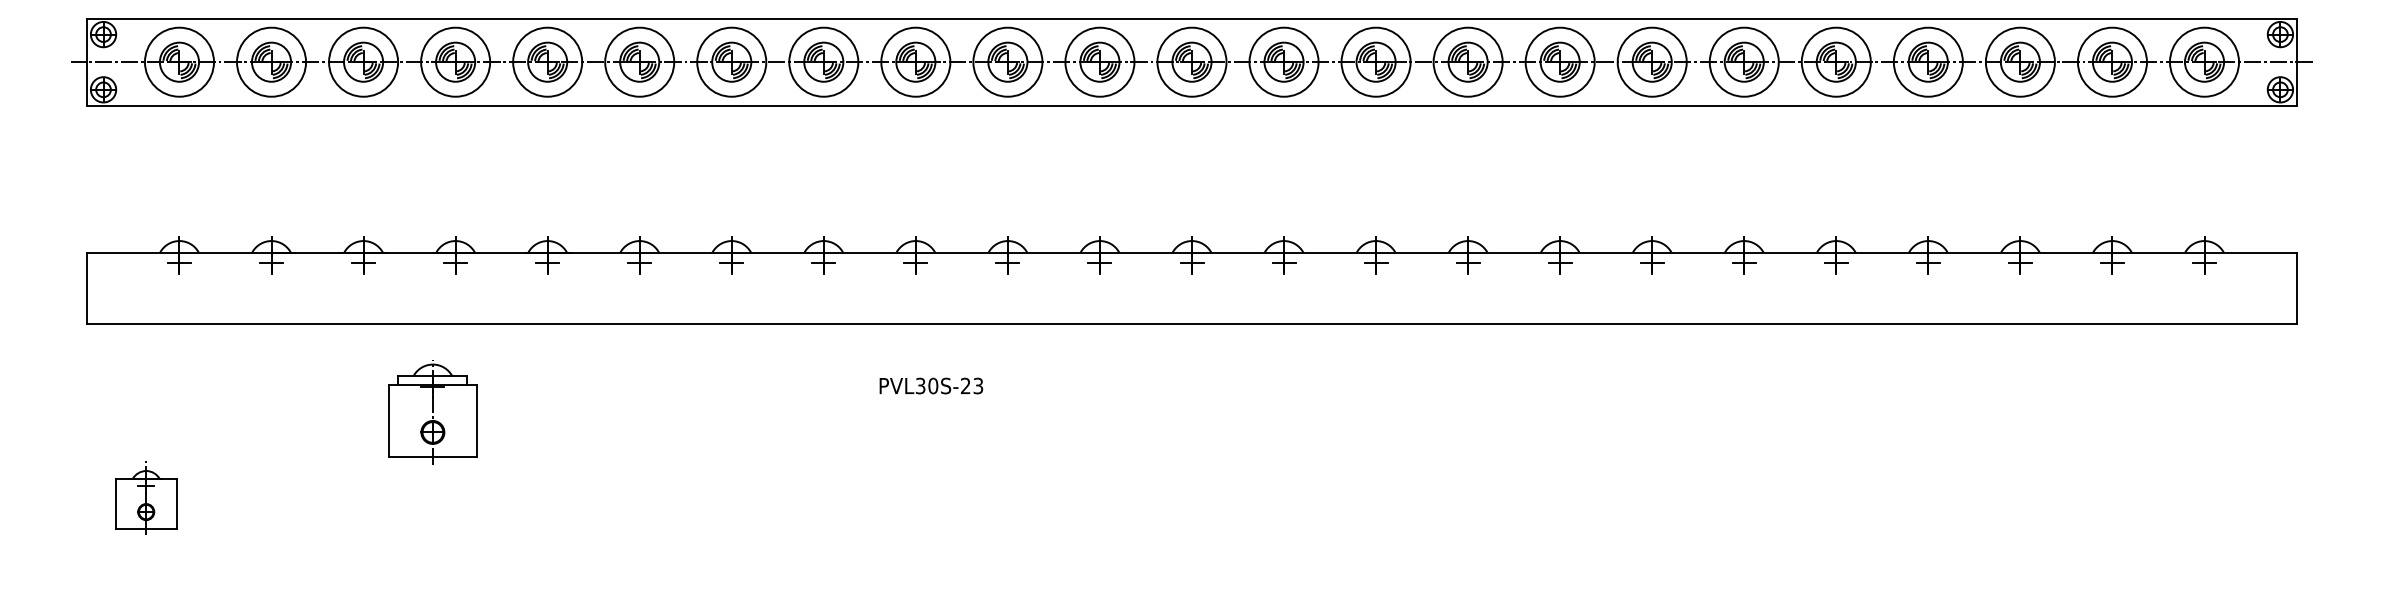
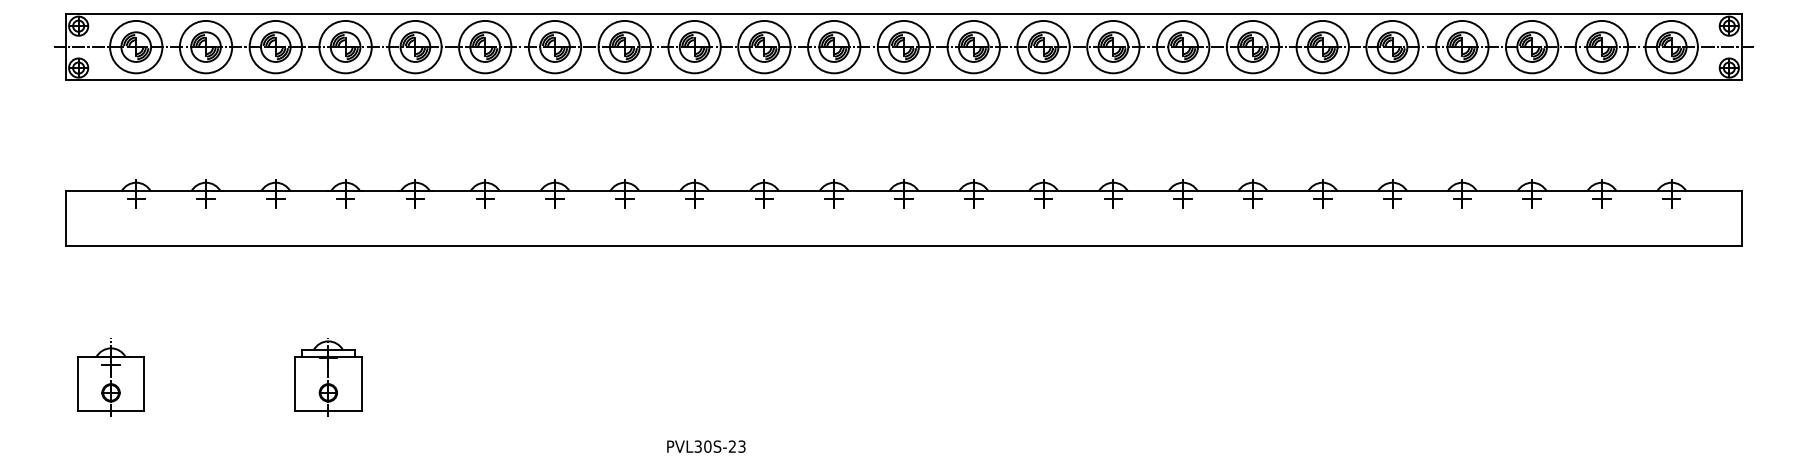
text: (931, 385) -> (706, 446), moved
part: (433, 412) -> (328, 377), moved
part: (145, 497) -> (110, 377), size x1.43

